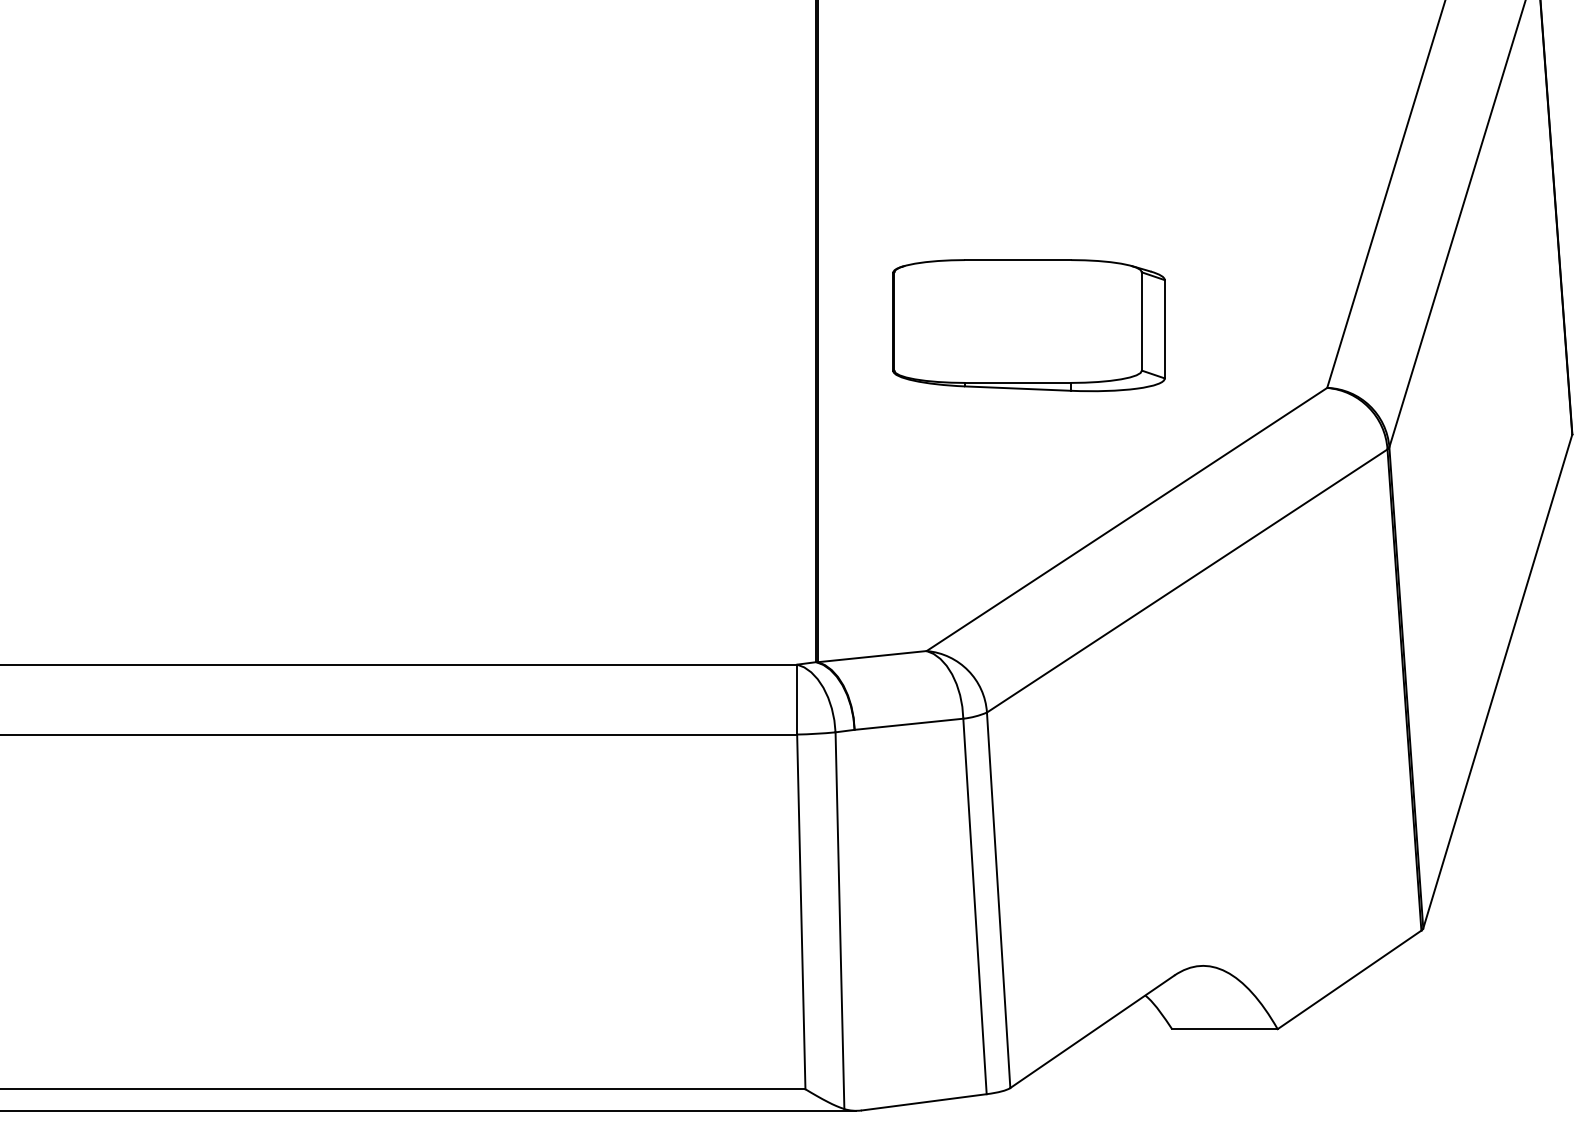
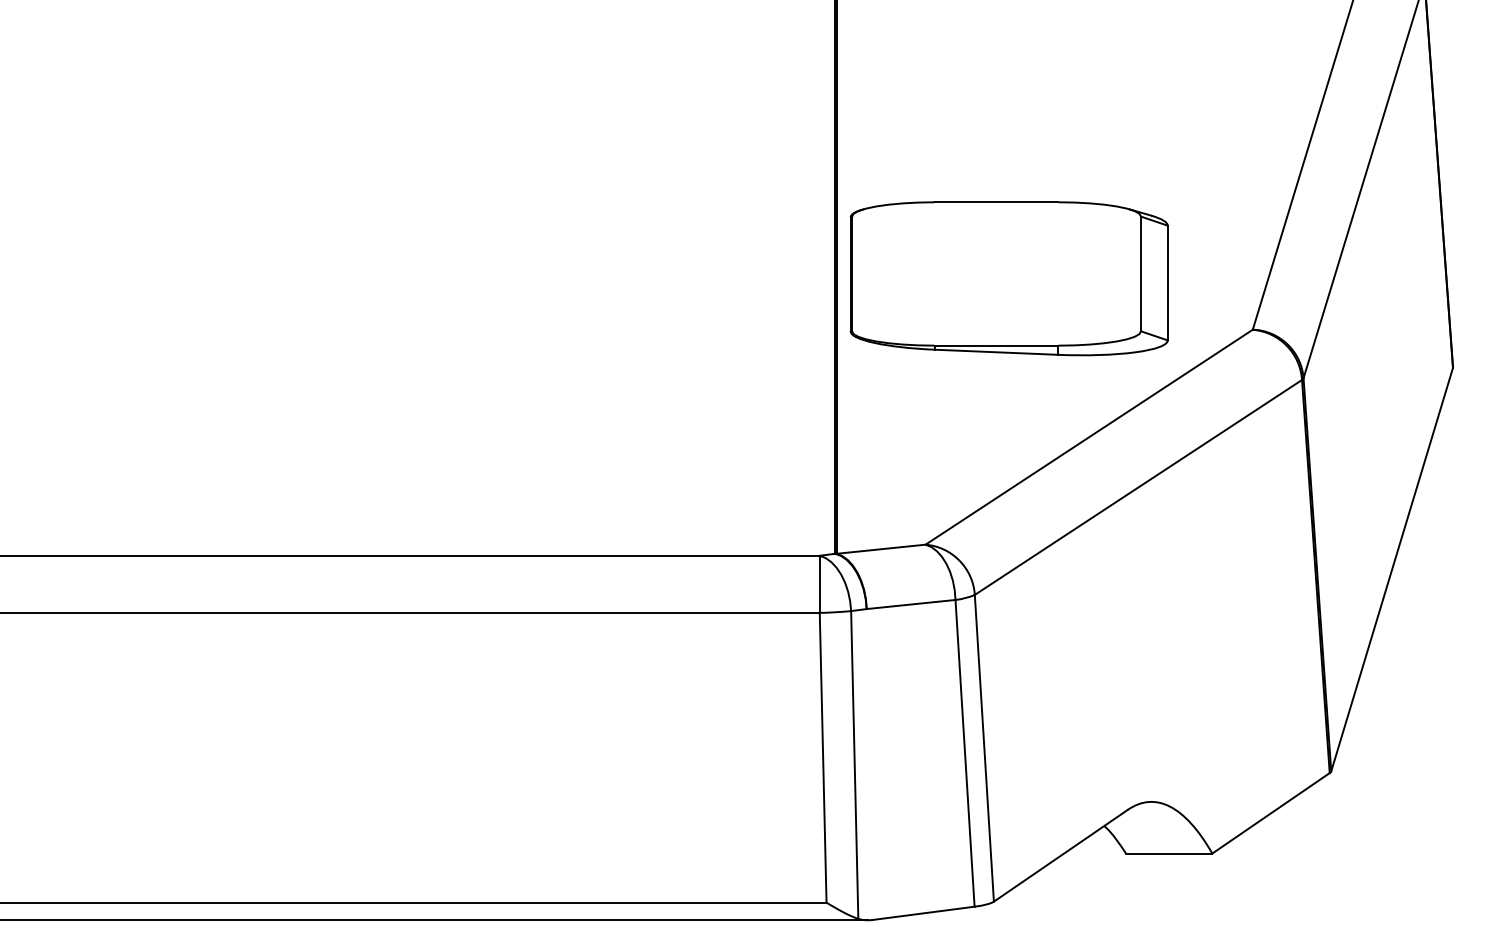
part: (1028, 325) -> (1008, 278), size x1.43

